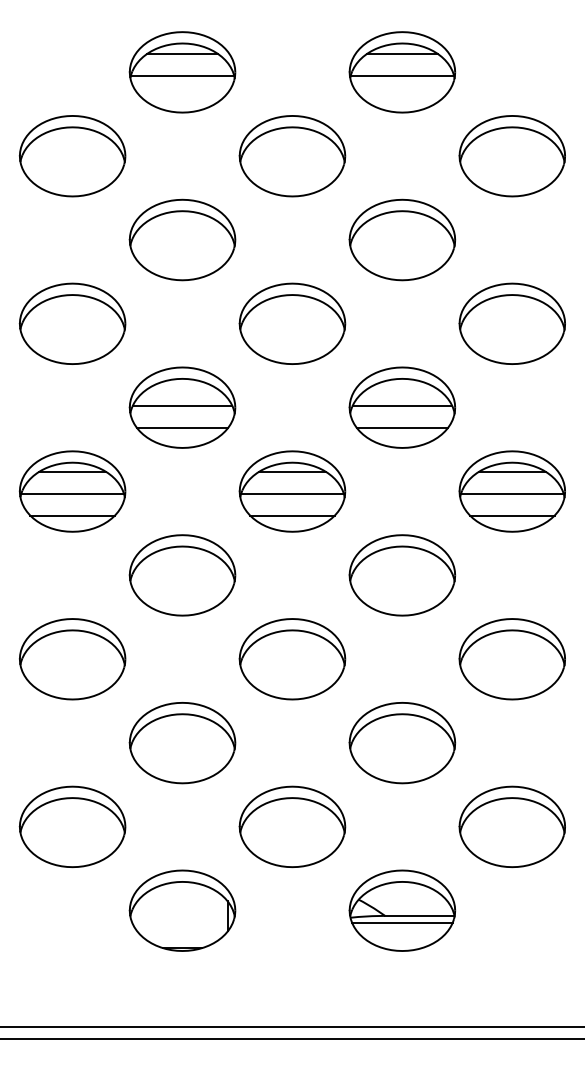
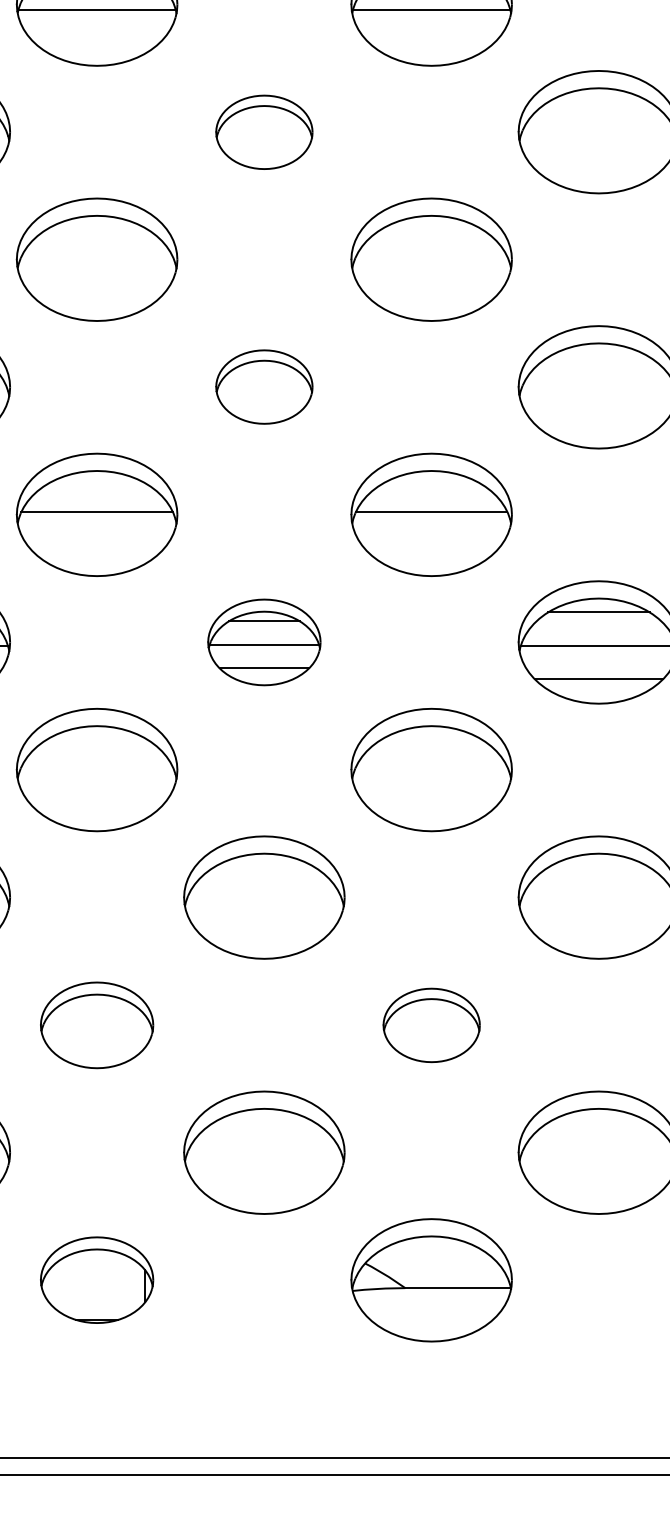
part: (292, 156) -> (264, 132), size x0.6
part: (292, 323) -> (264, 386), size x0.6
line: (182, 427) -> (97, 544), removed
line: (402, 427) -> (431, 544), removed
part: (292, 491) -> (264, 642), size x0.7
part: (182, 743) -> (97, 1025), size x0.7
part: (402, 743) -> (431, 1025), size x0.6
part: (182, 910) -> (97, 1279), size x0.7
line: (402, 923) -> (431, 1299), removed

